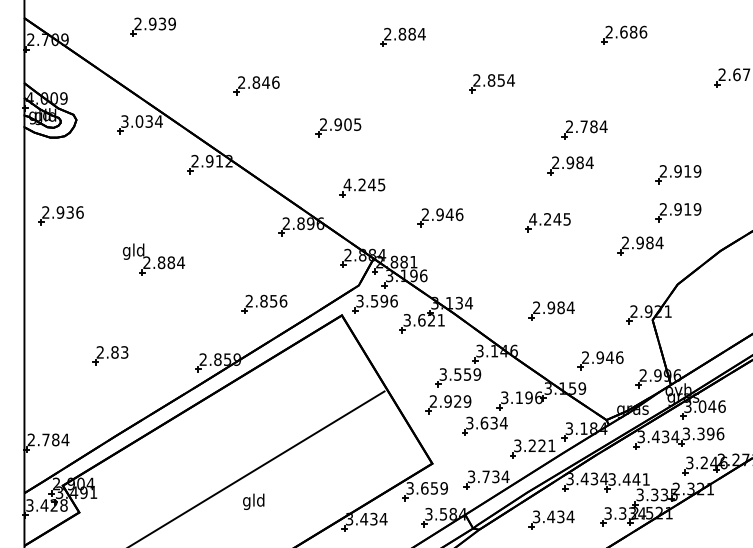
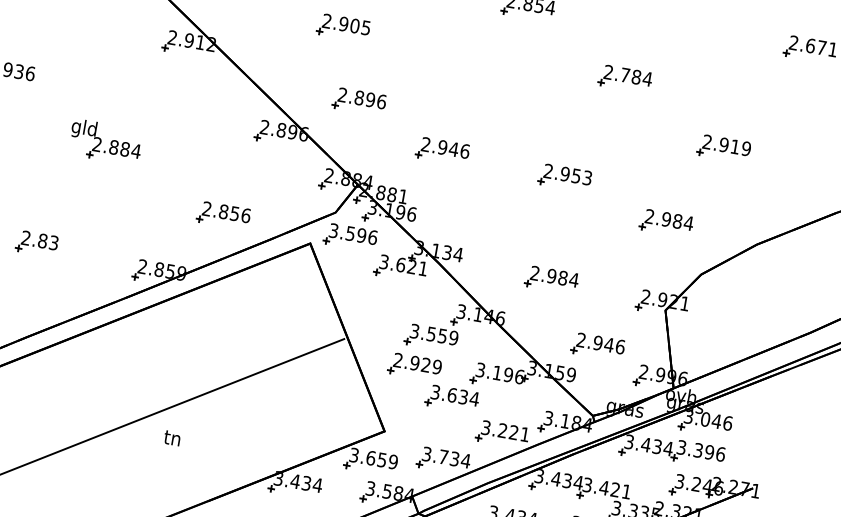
part: (570, 165) -> (601, 116), removed
text: (364, 184) -> (362, 97), 4.245 -> 2.896
part: (678, 212) -> (716, 192), removed
text: (549, 219) -> (567, 174), 4.245 -> 2.953
text: (636, 479) -> (615, 489), 3.441 -> 3.421
text: (253, 501) -> (172, 439), gld -> tn

